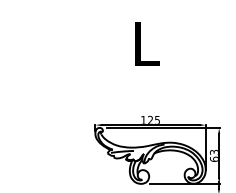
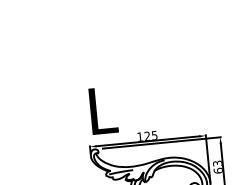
text: (147, 43) -> (103, 109), moved

